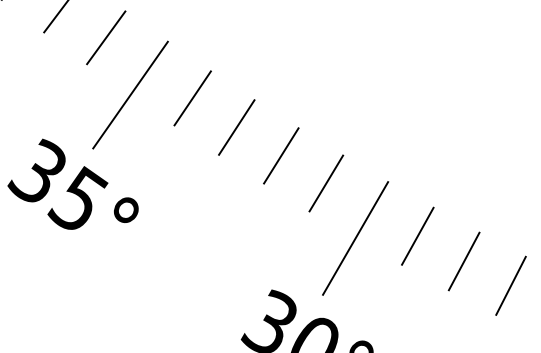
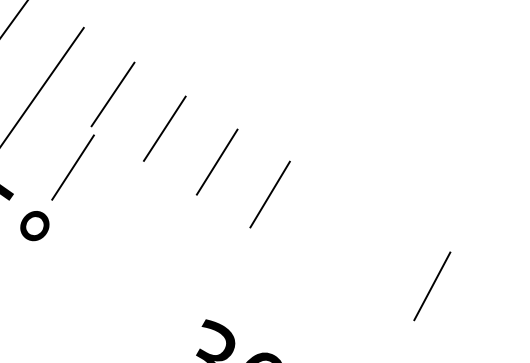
line: (158, 160) -> (72, 167), added
line: (417, 235) -> (377, 255), removed
line: (355, 238) -> (304, 259), removed
line: (510, 285) -> (486, 314), removed

